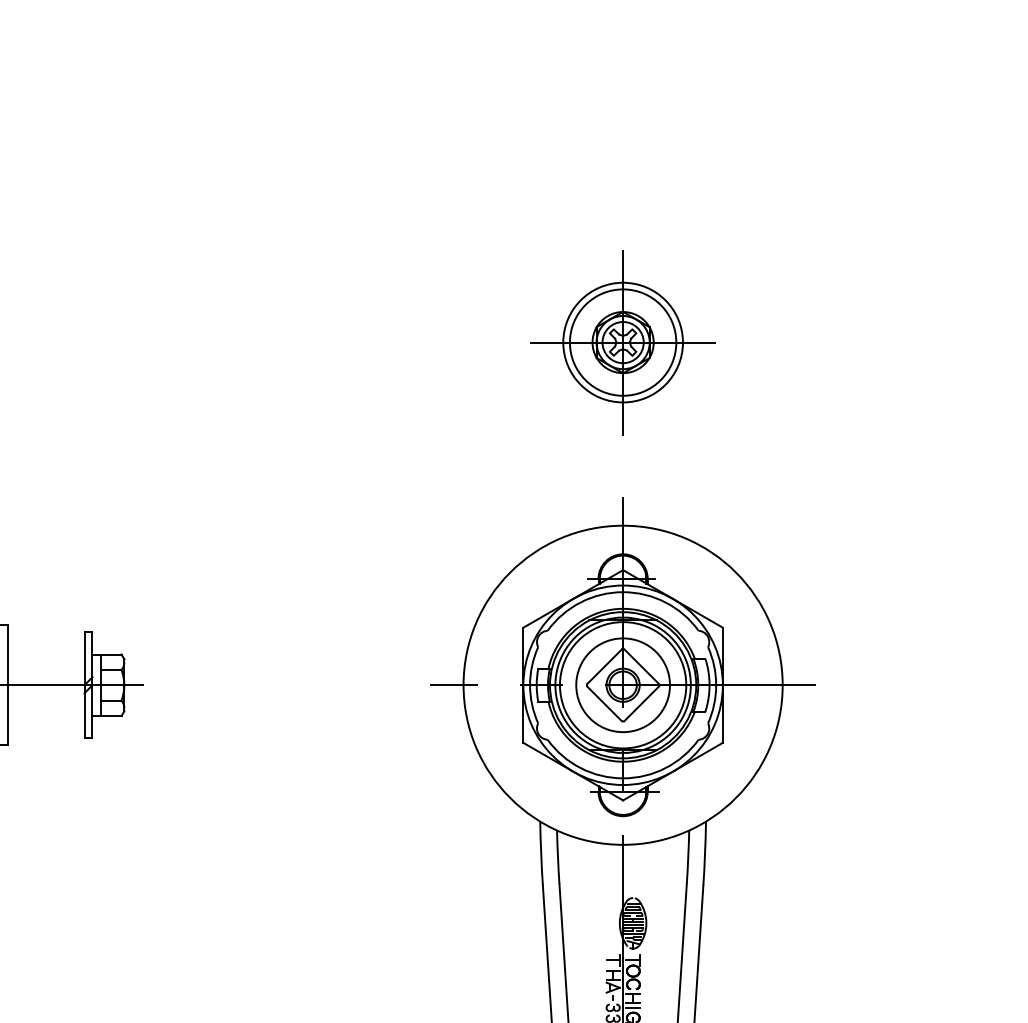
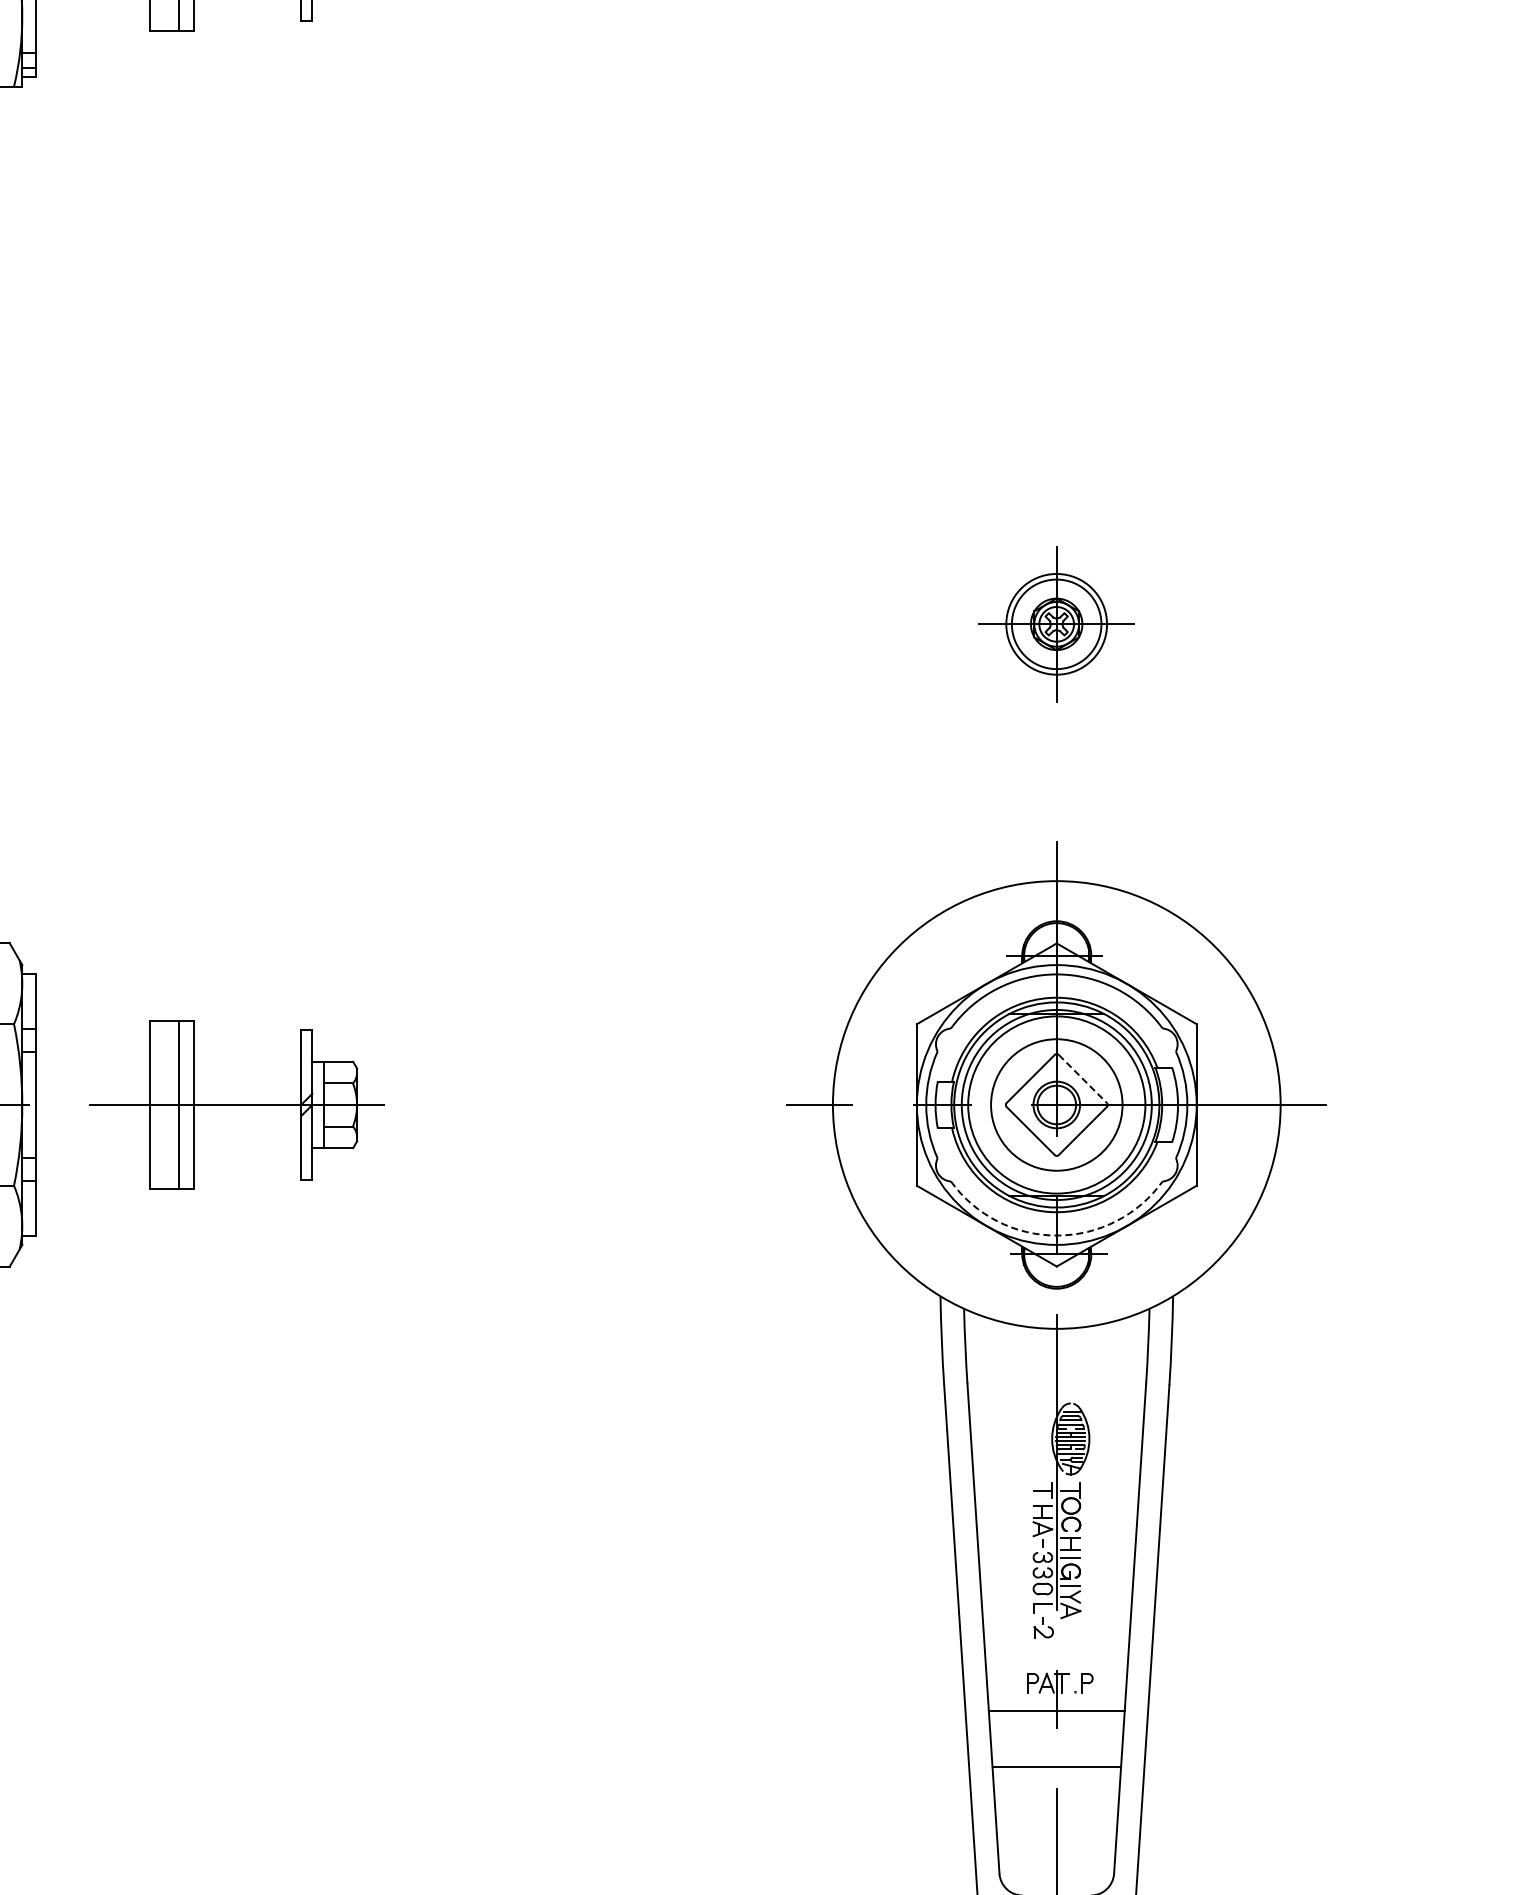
part: (622, 342) -> (1056, 624), size x0.6
line: (642, 667) -> (1083, 1079), solid -> dashed
arc: (622, 778) -> (1056, 1235), solid -> dashed

